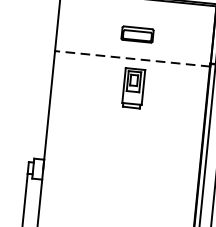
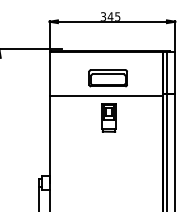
part: (136, 34) -> (107, 78), size x1.67
line: (132, 59) -> (106, 96), dashed -> solid

